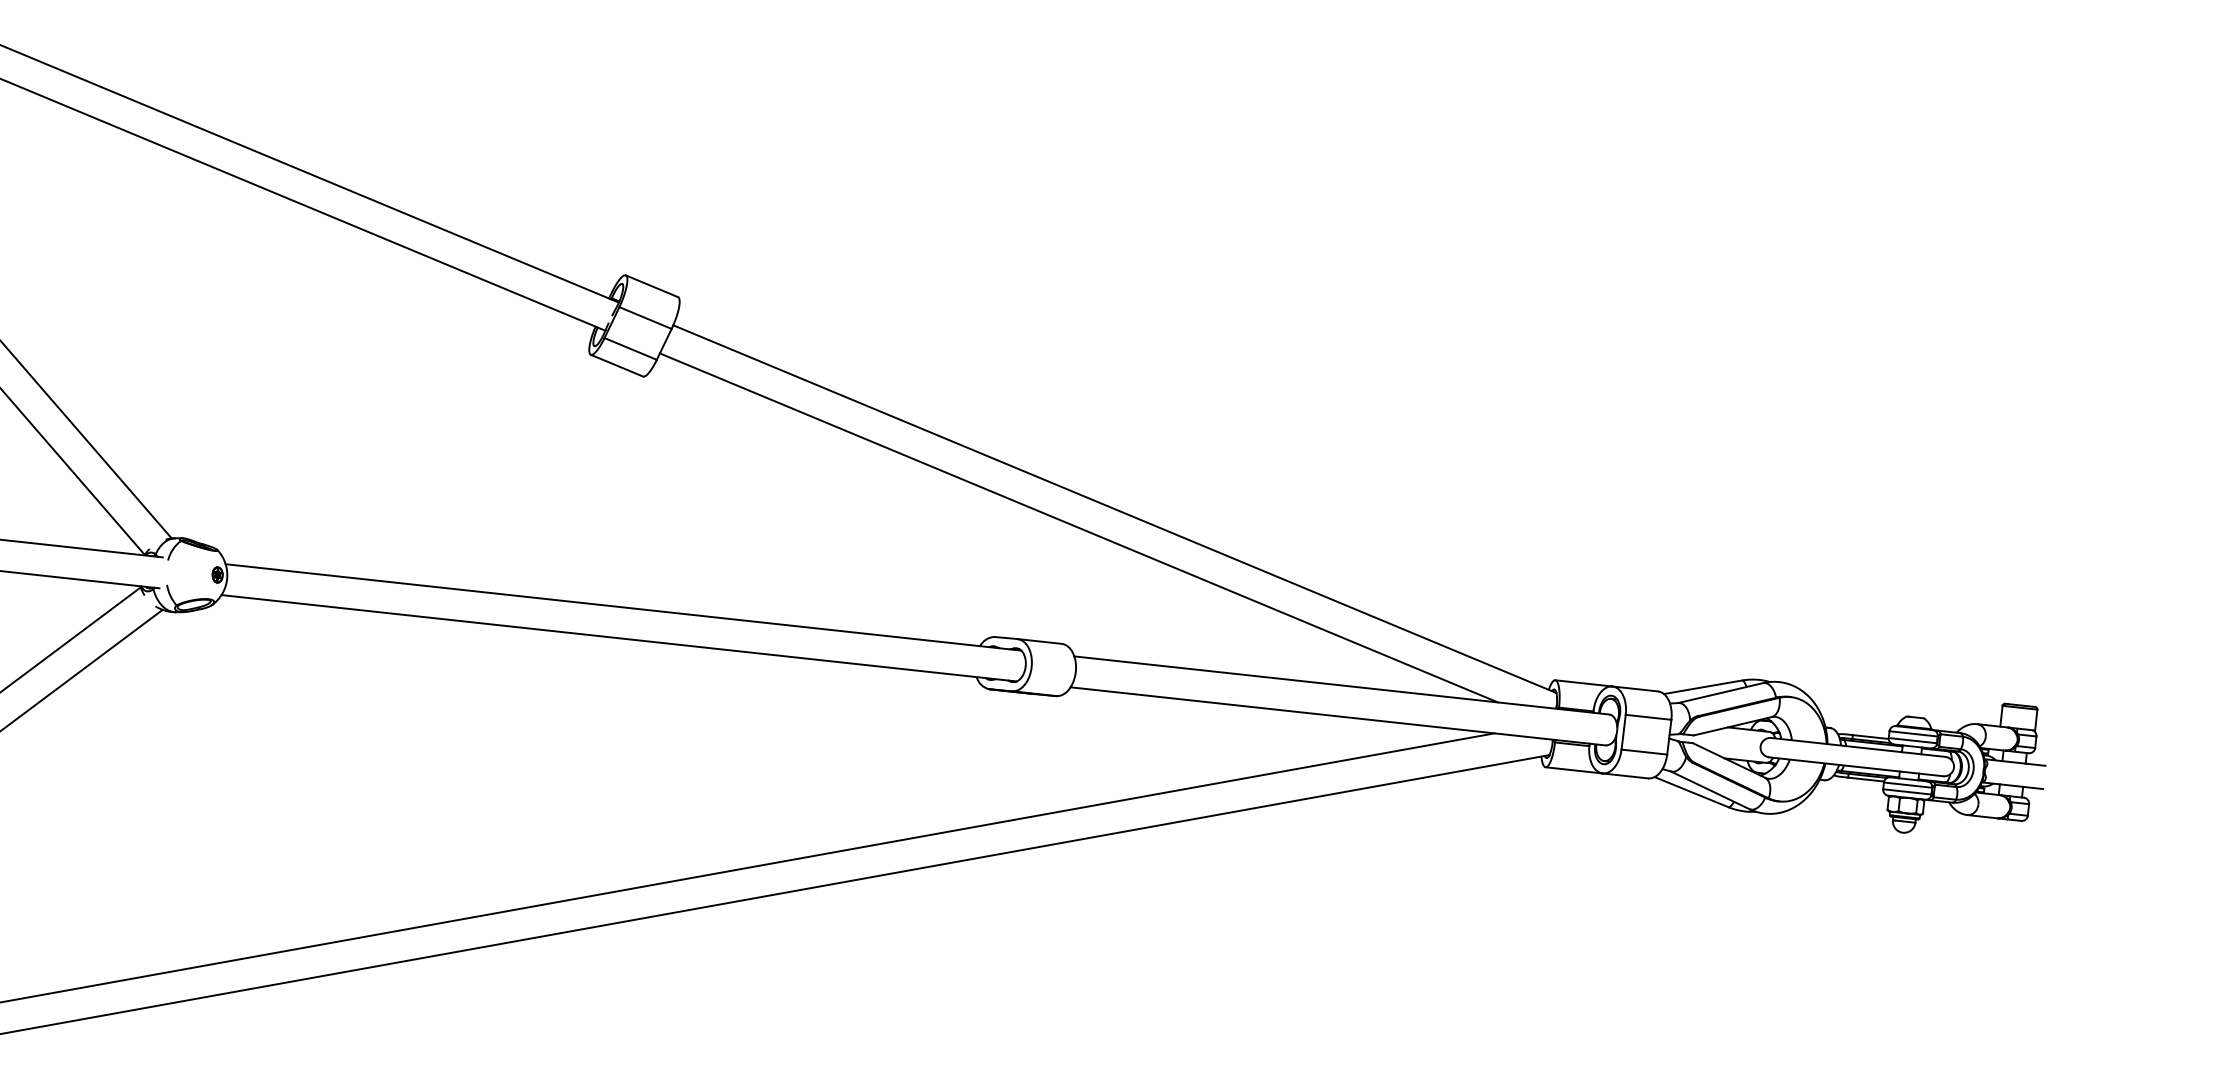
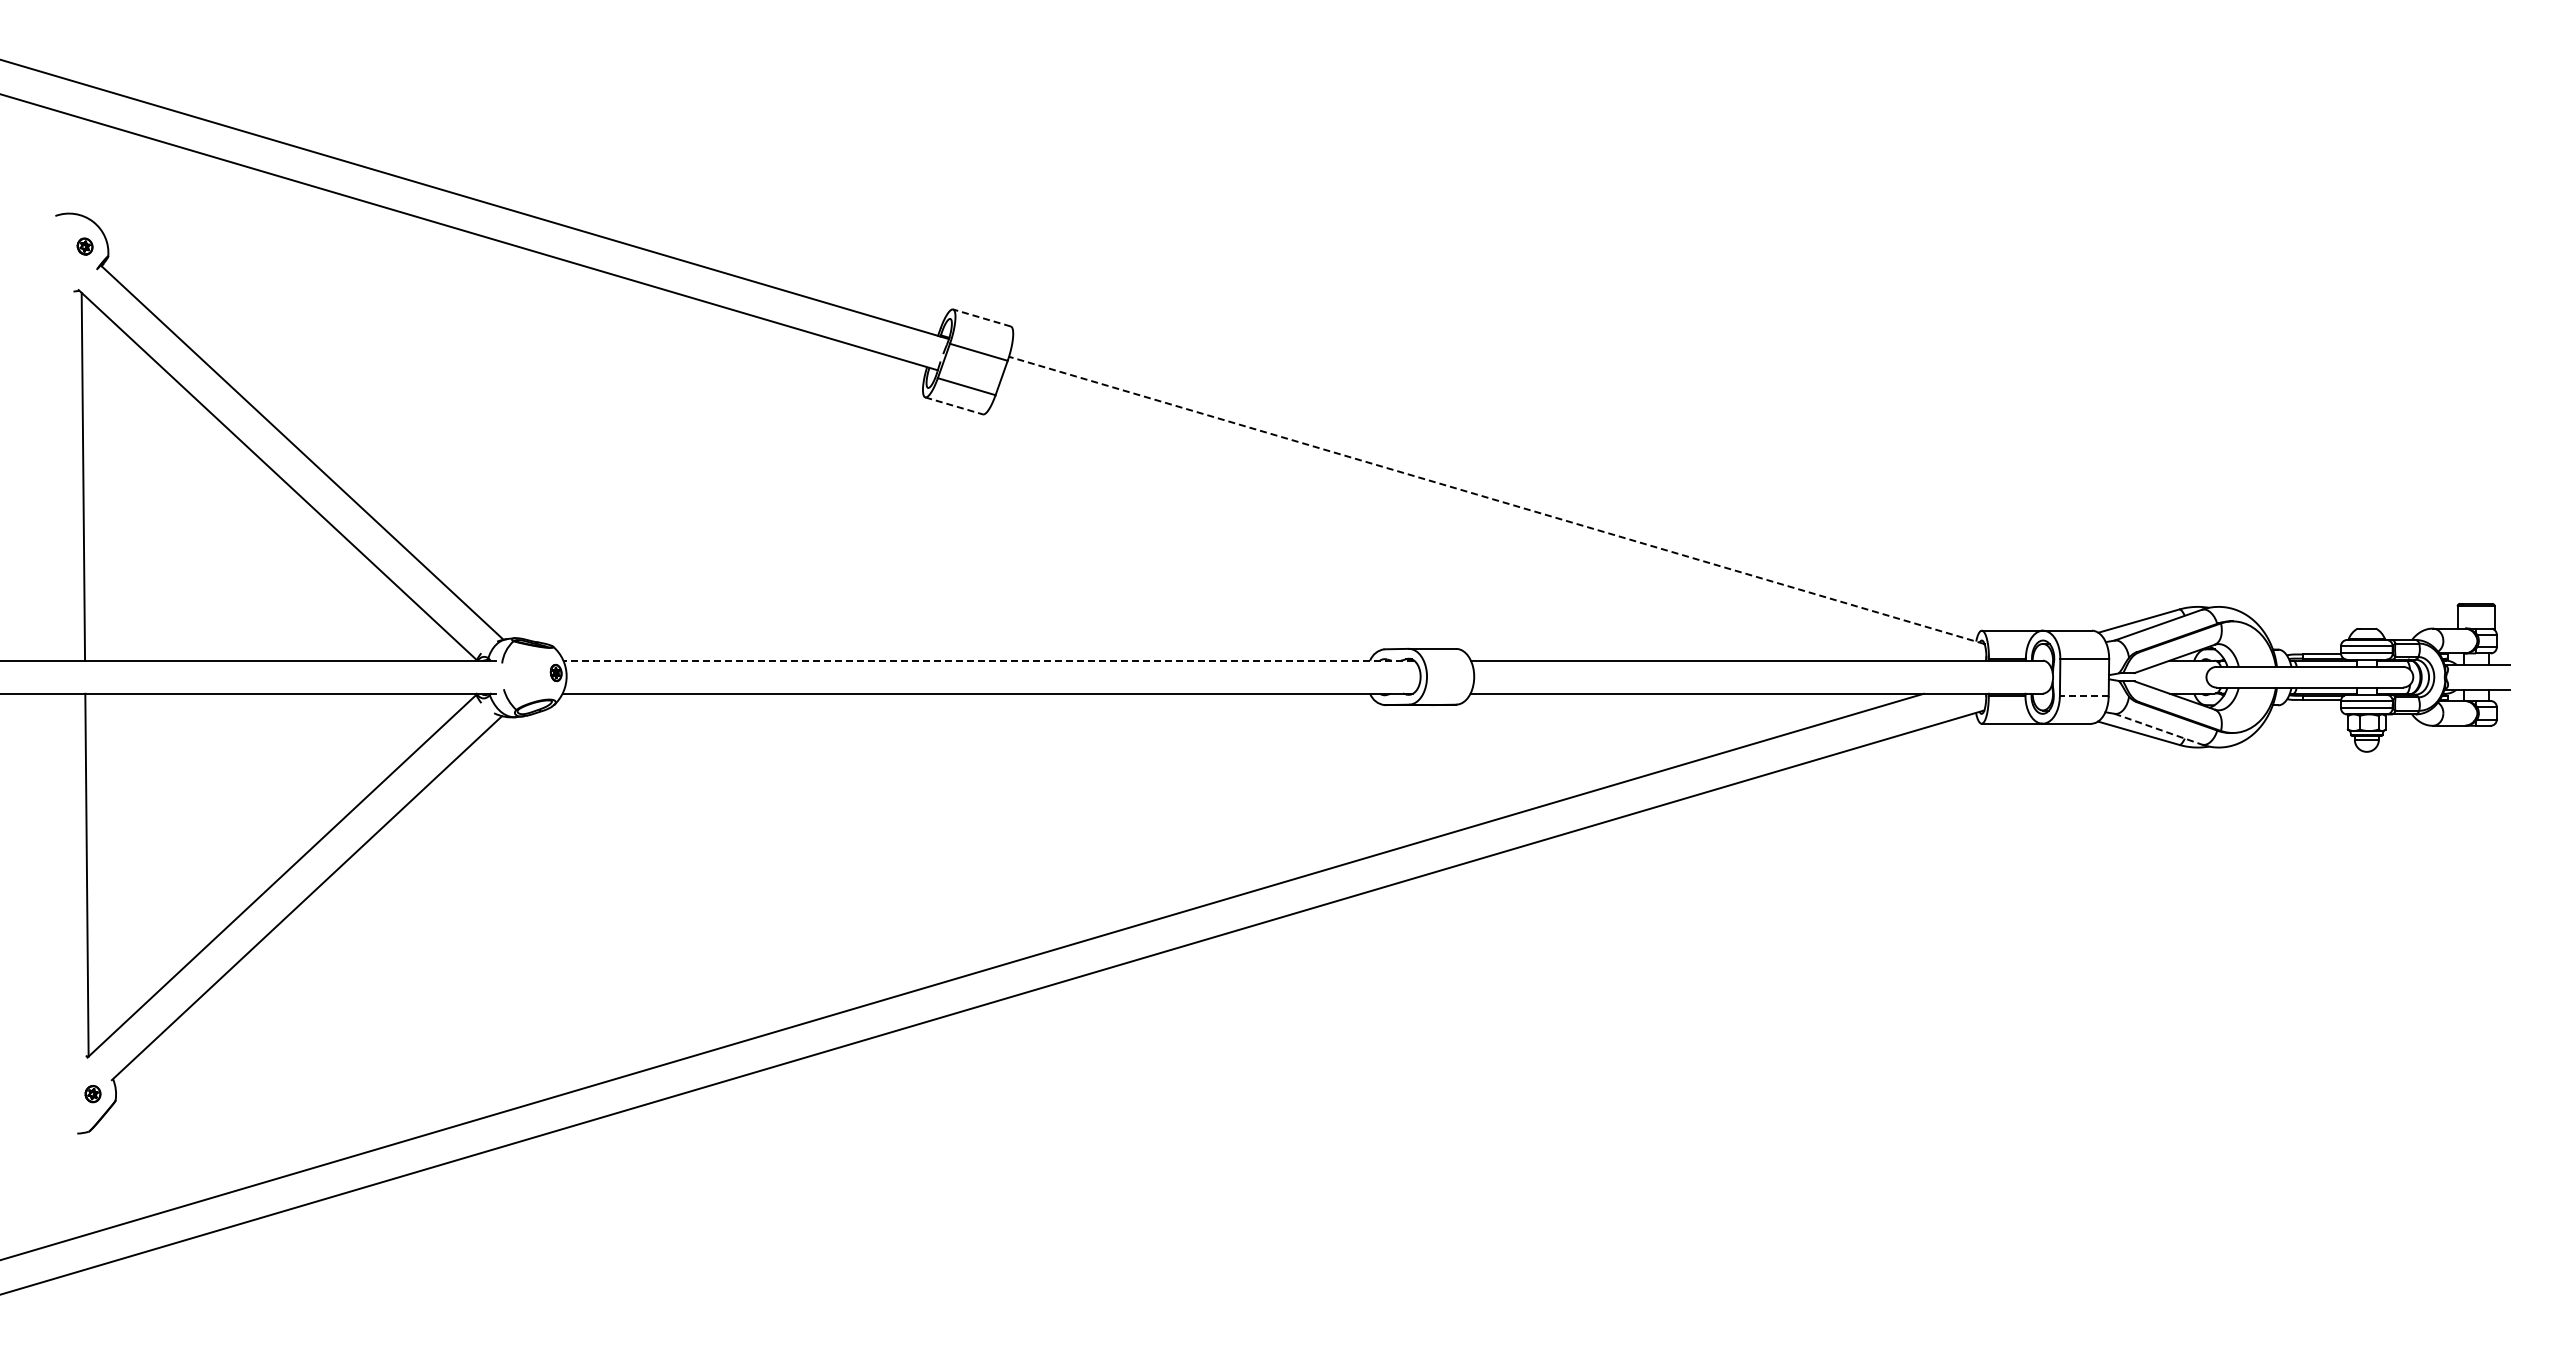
line: (651, 285) -> (981, 317), solid -> dashed
line: (617, 366) -> (954, 406), solid -> dashed
line: (1114, 509) -> (1496, 500), solid -> dashed
line: (1078, 527) -> (1460, 524), removed
line: (623, 607) -> (988, 660), solid -> dashed
line: (1643, 752) -> (2083, 696), solid -> dashed
line: (1710, 790) -> (2158, 729), solid -> dashed

